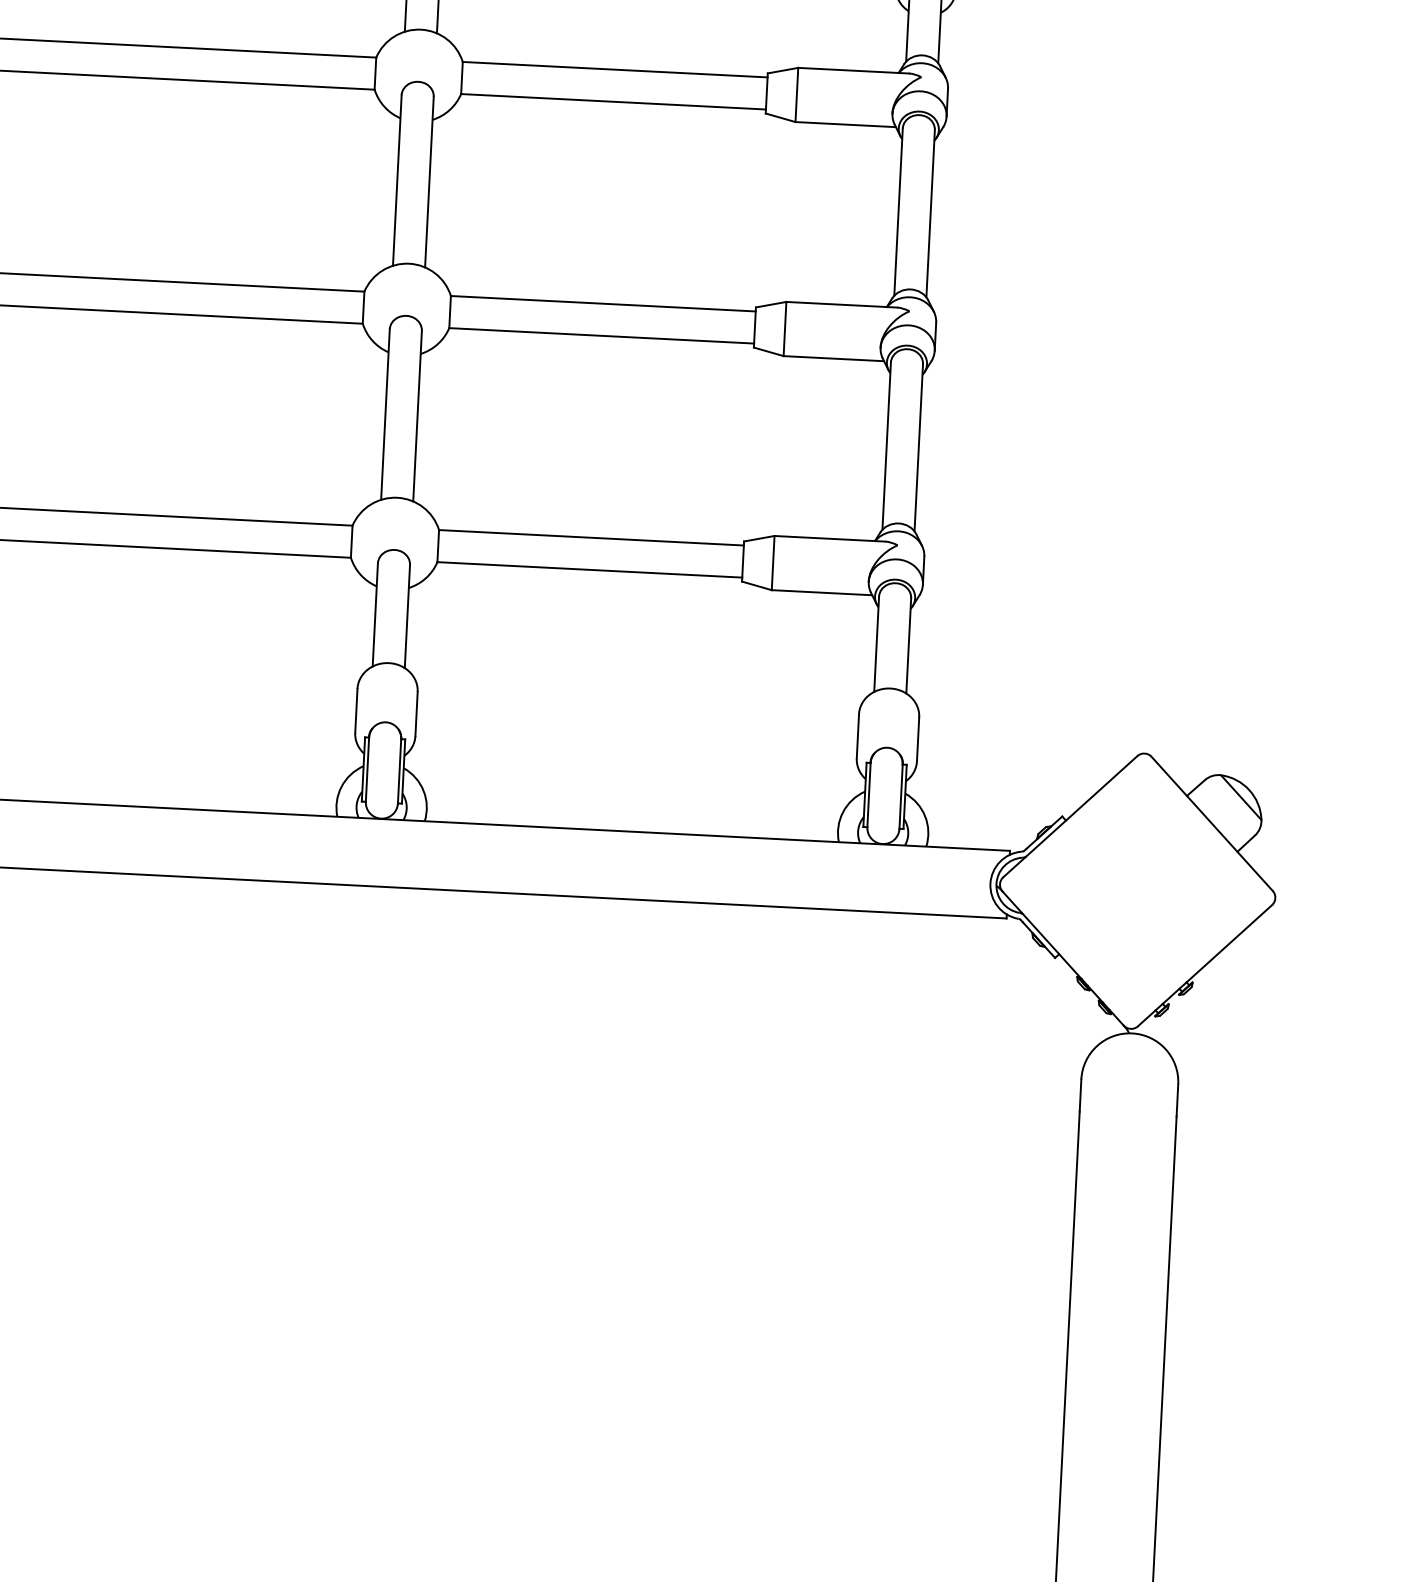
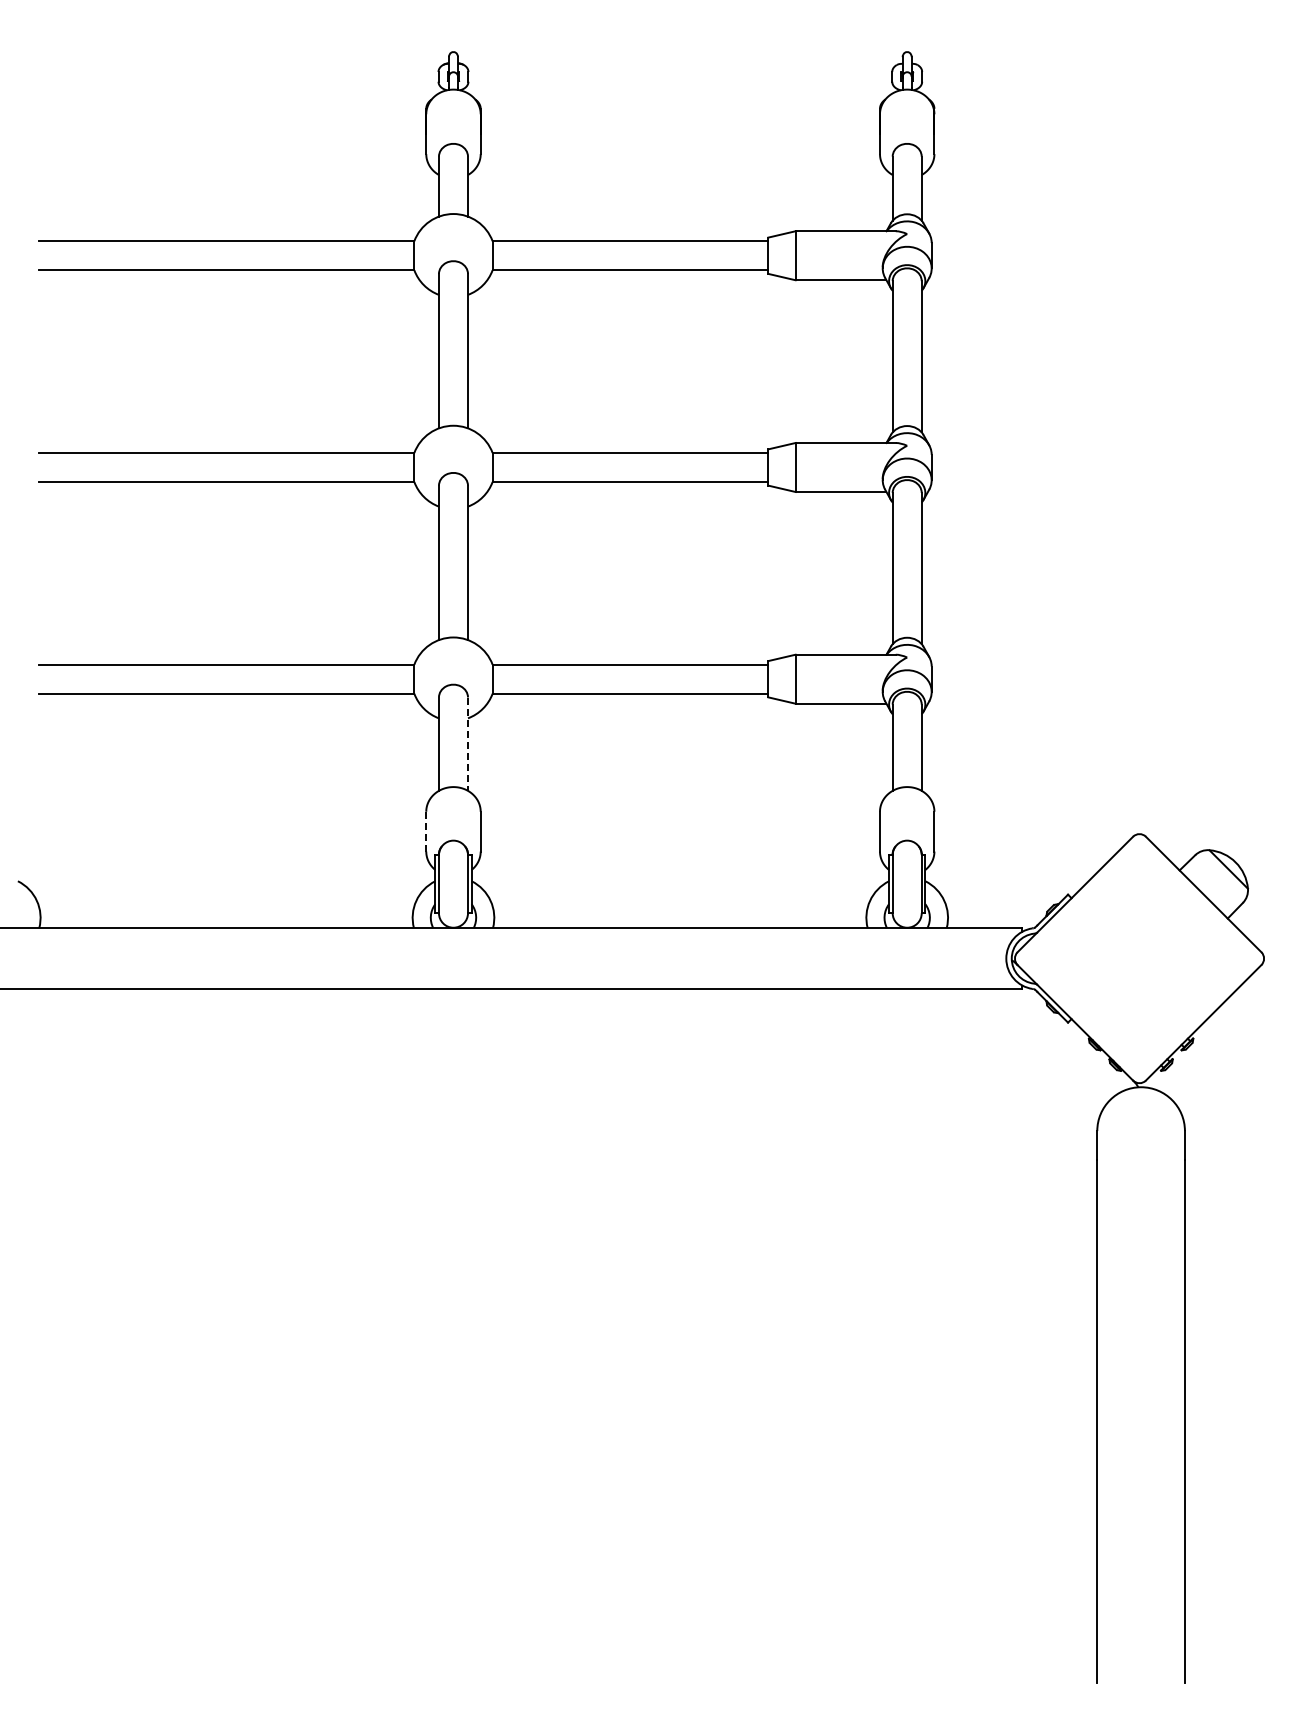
line: (407, 616) -> (468, 744), solid -> dashed
line: (356, 710) -> (426, 831), solid -> dashed

